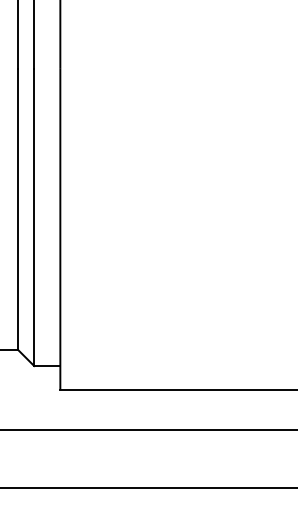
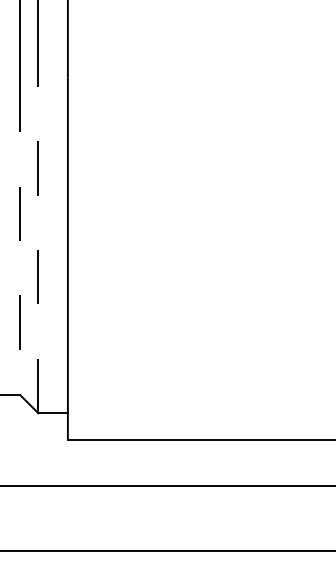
line: (18, 209) -> (20, 236), solid -> dashed
line: (34, 217) -> (38, 245), solid -> dashed

